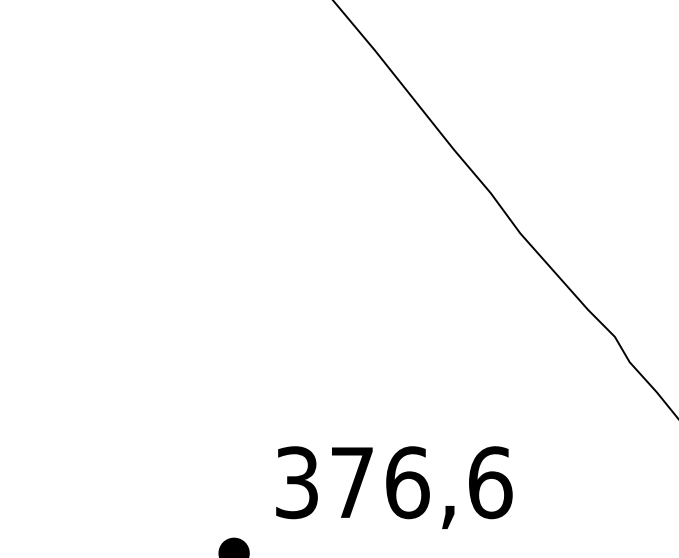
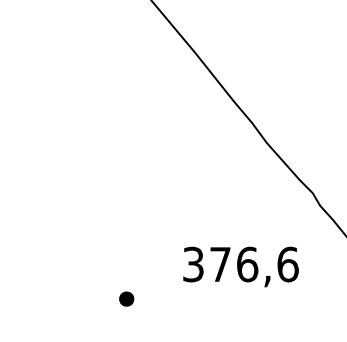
text: (393, 486) -> (240, 266), moved

